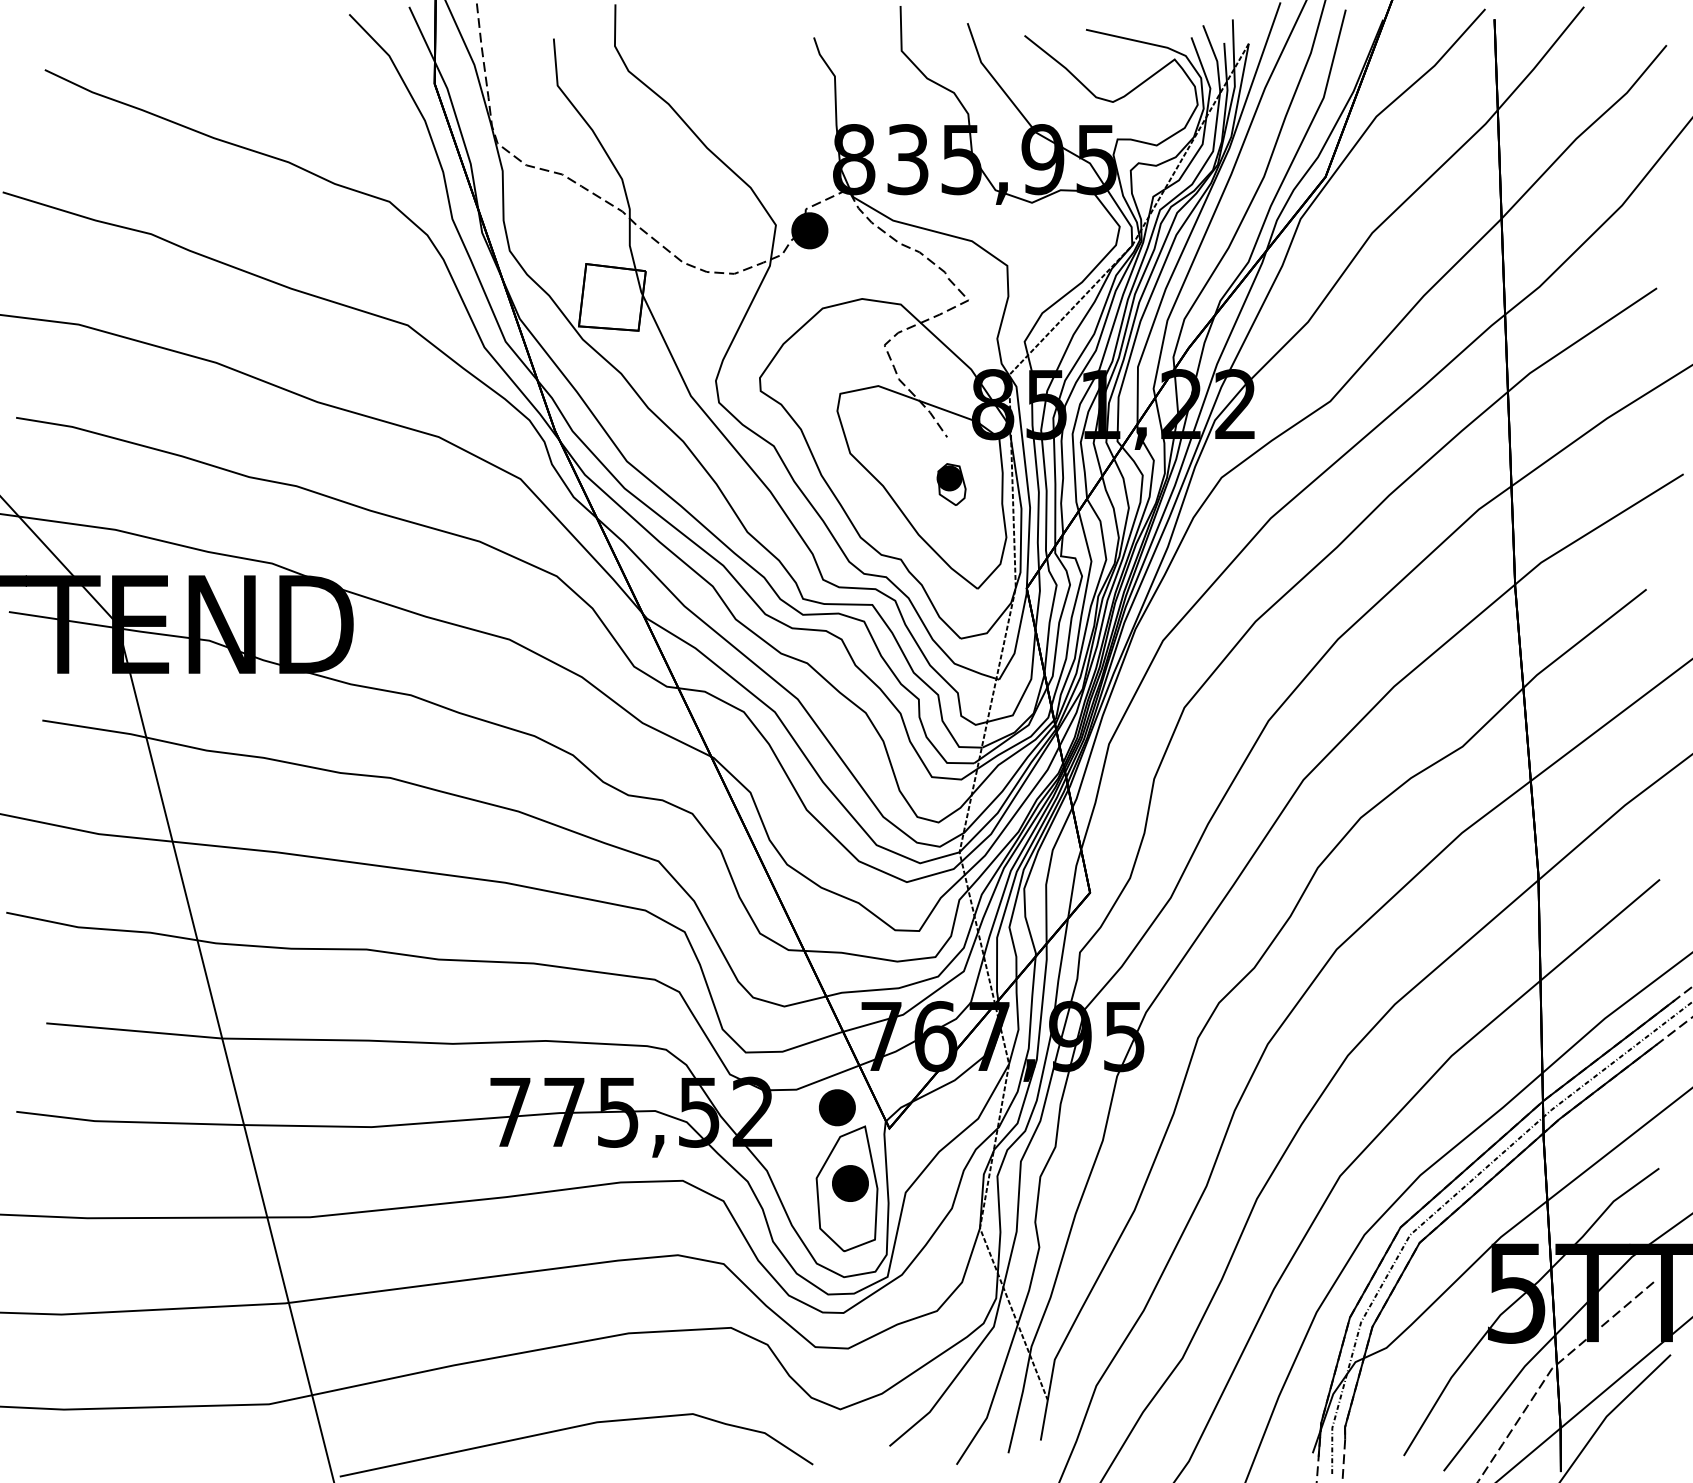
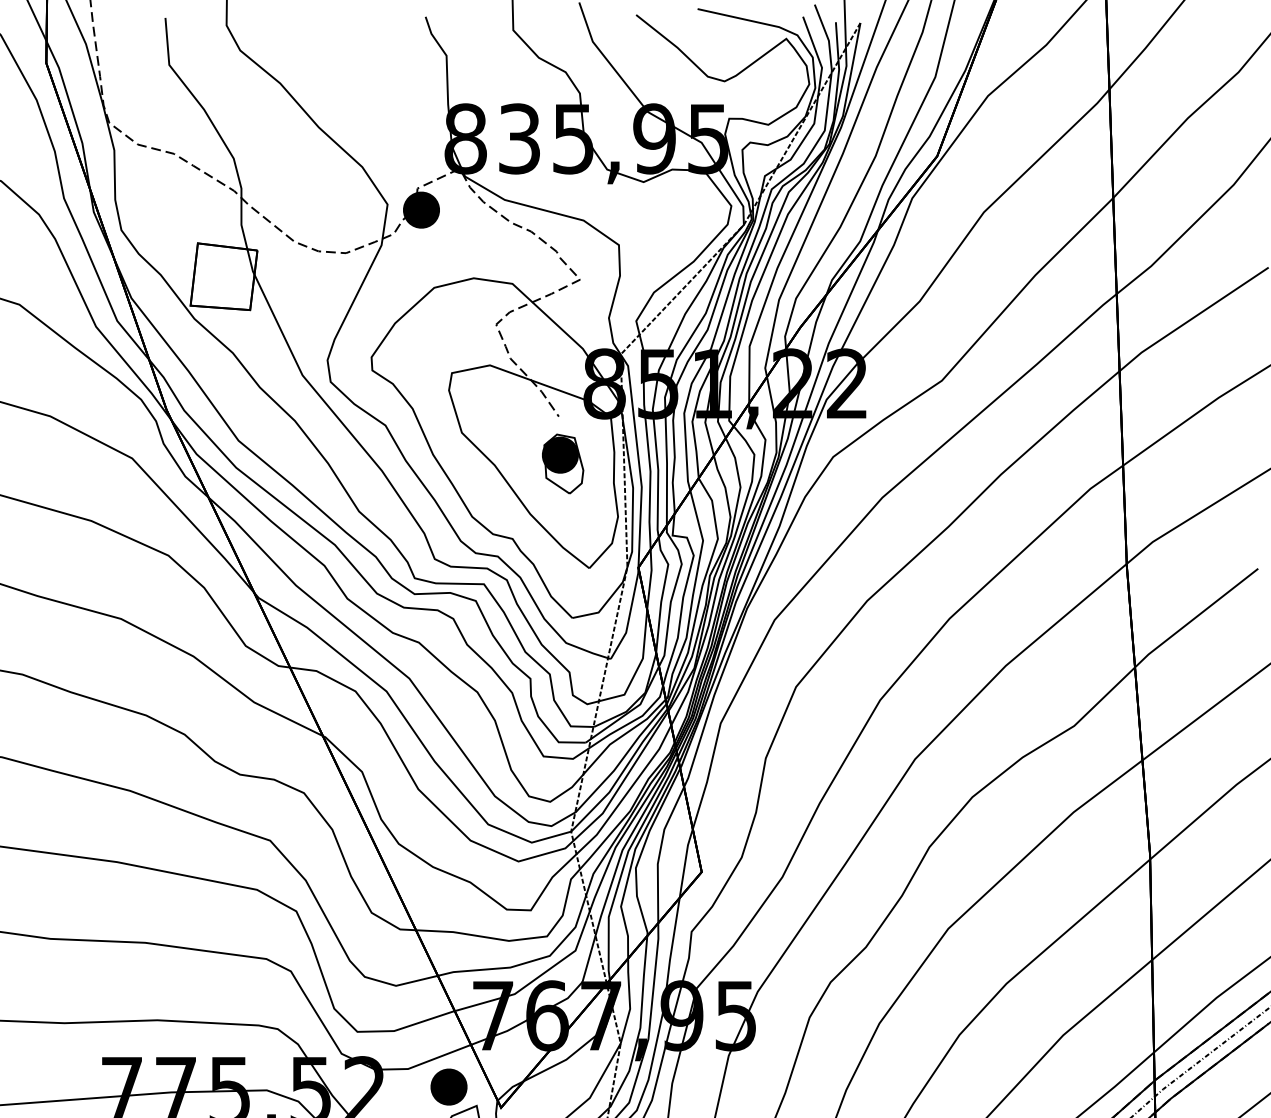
part: (951, 484) -> (563, 463), size x1.43

